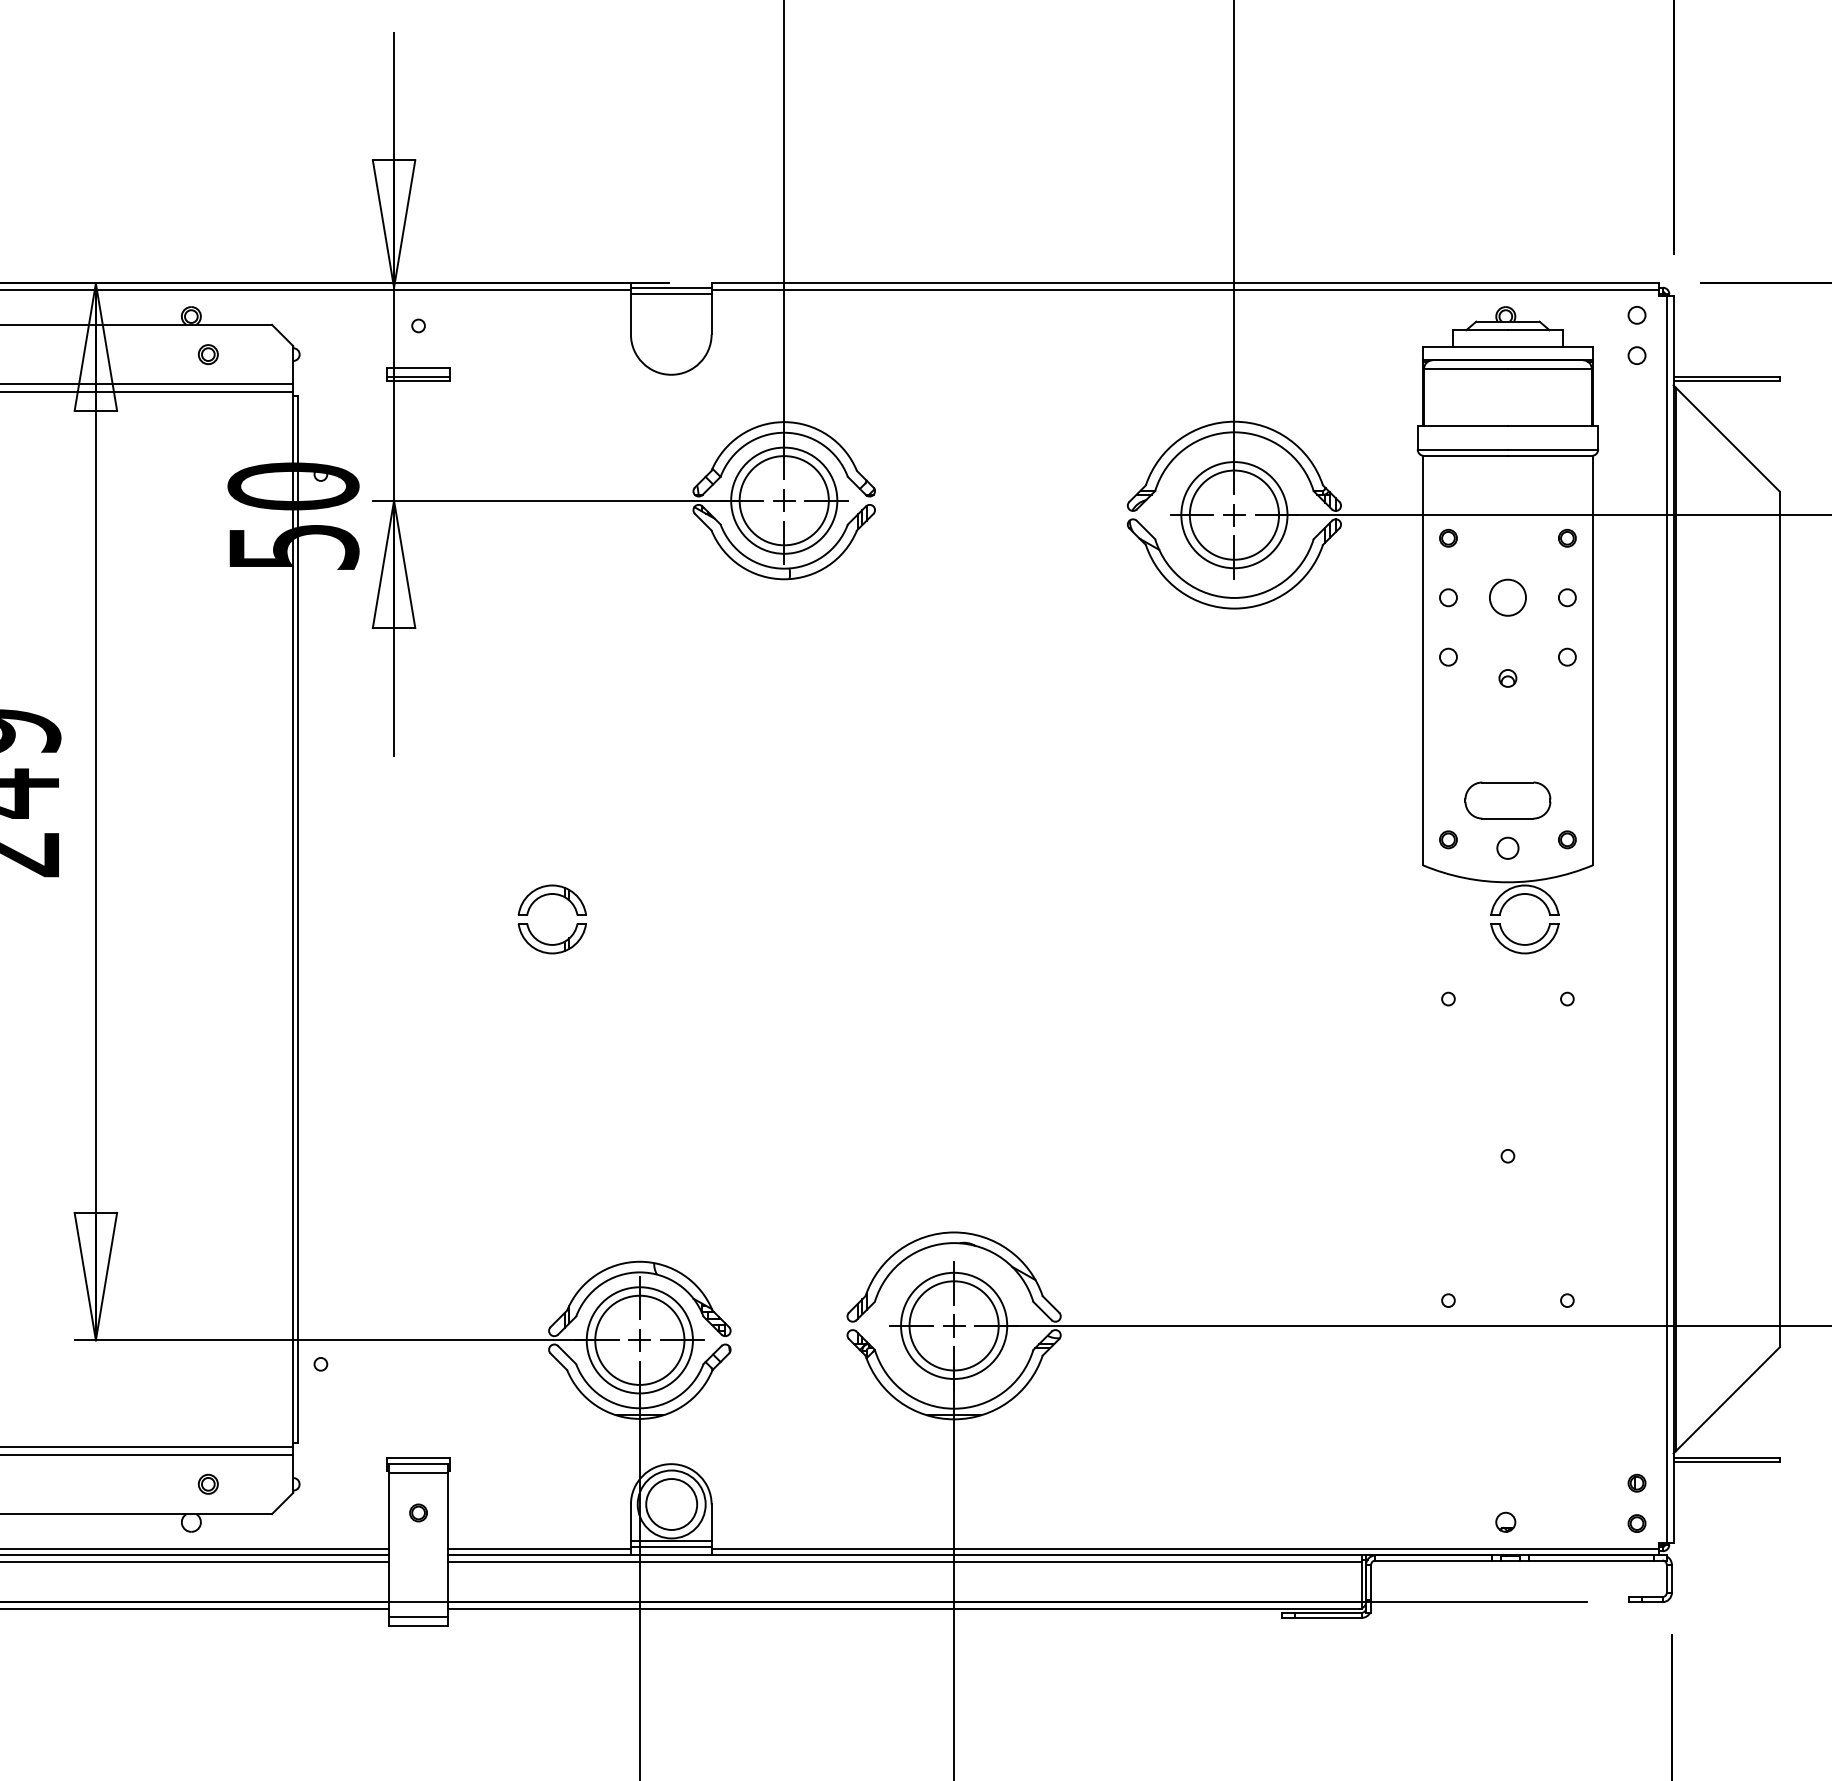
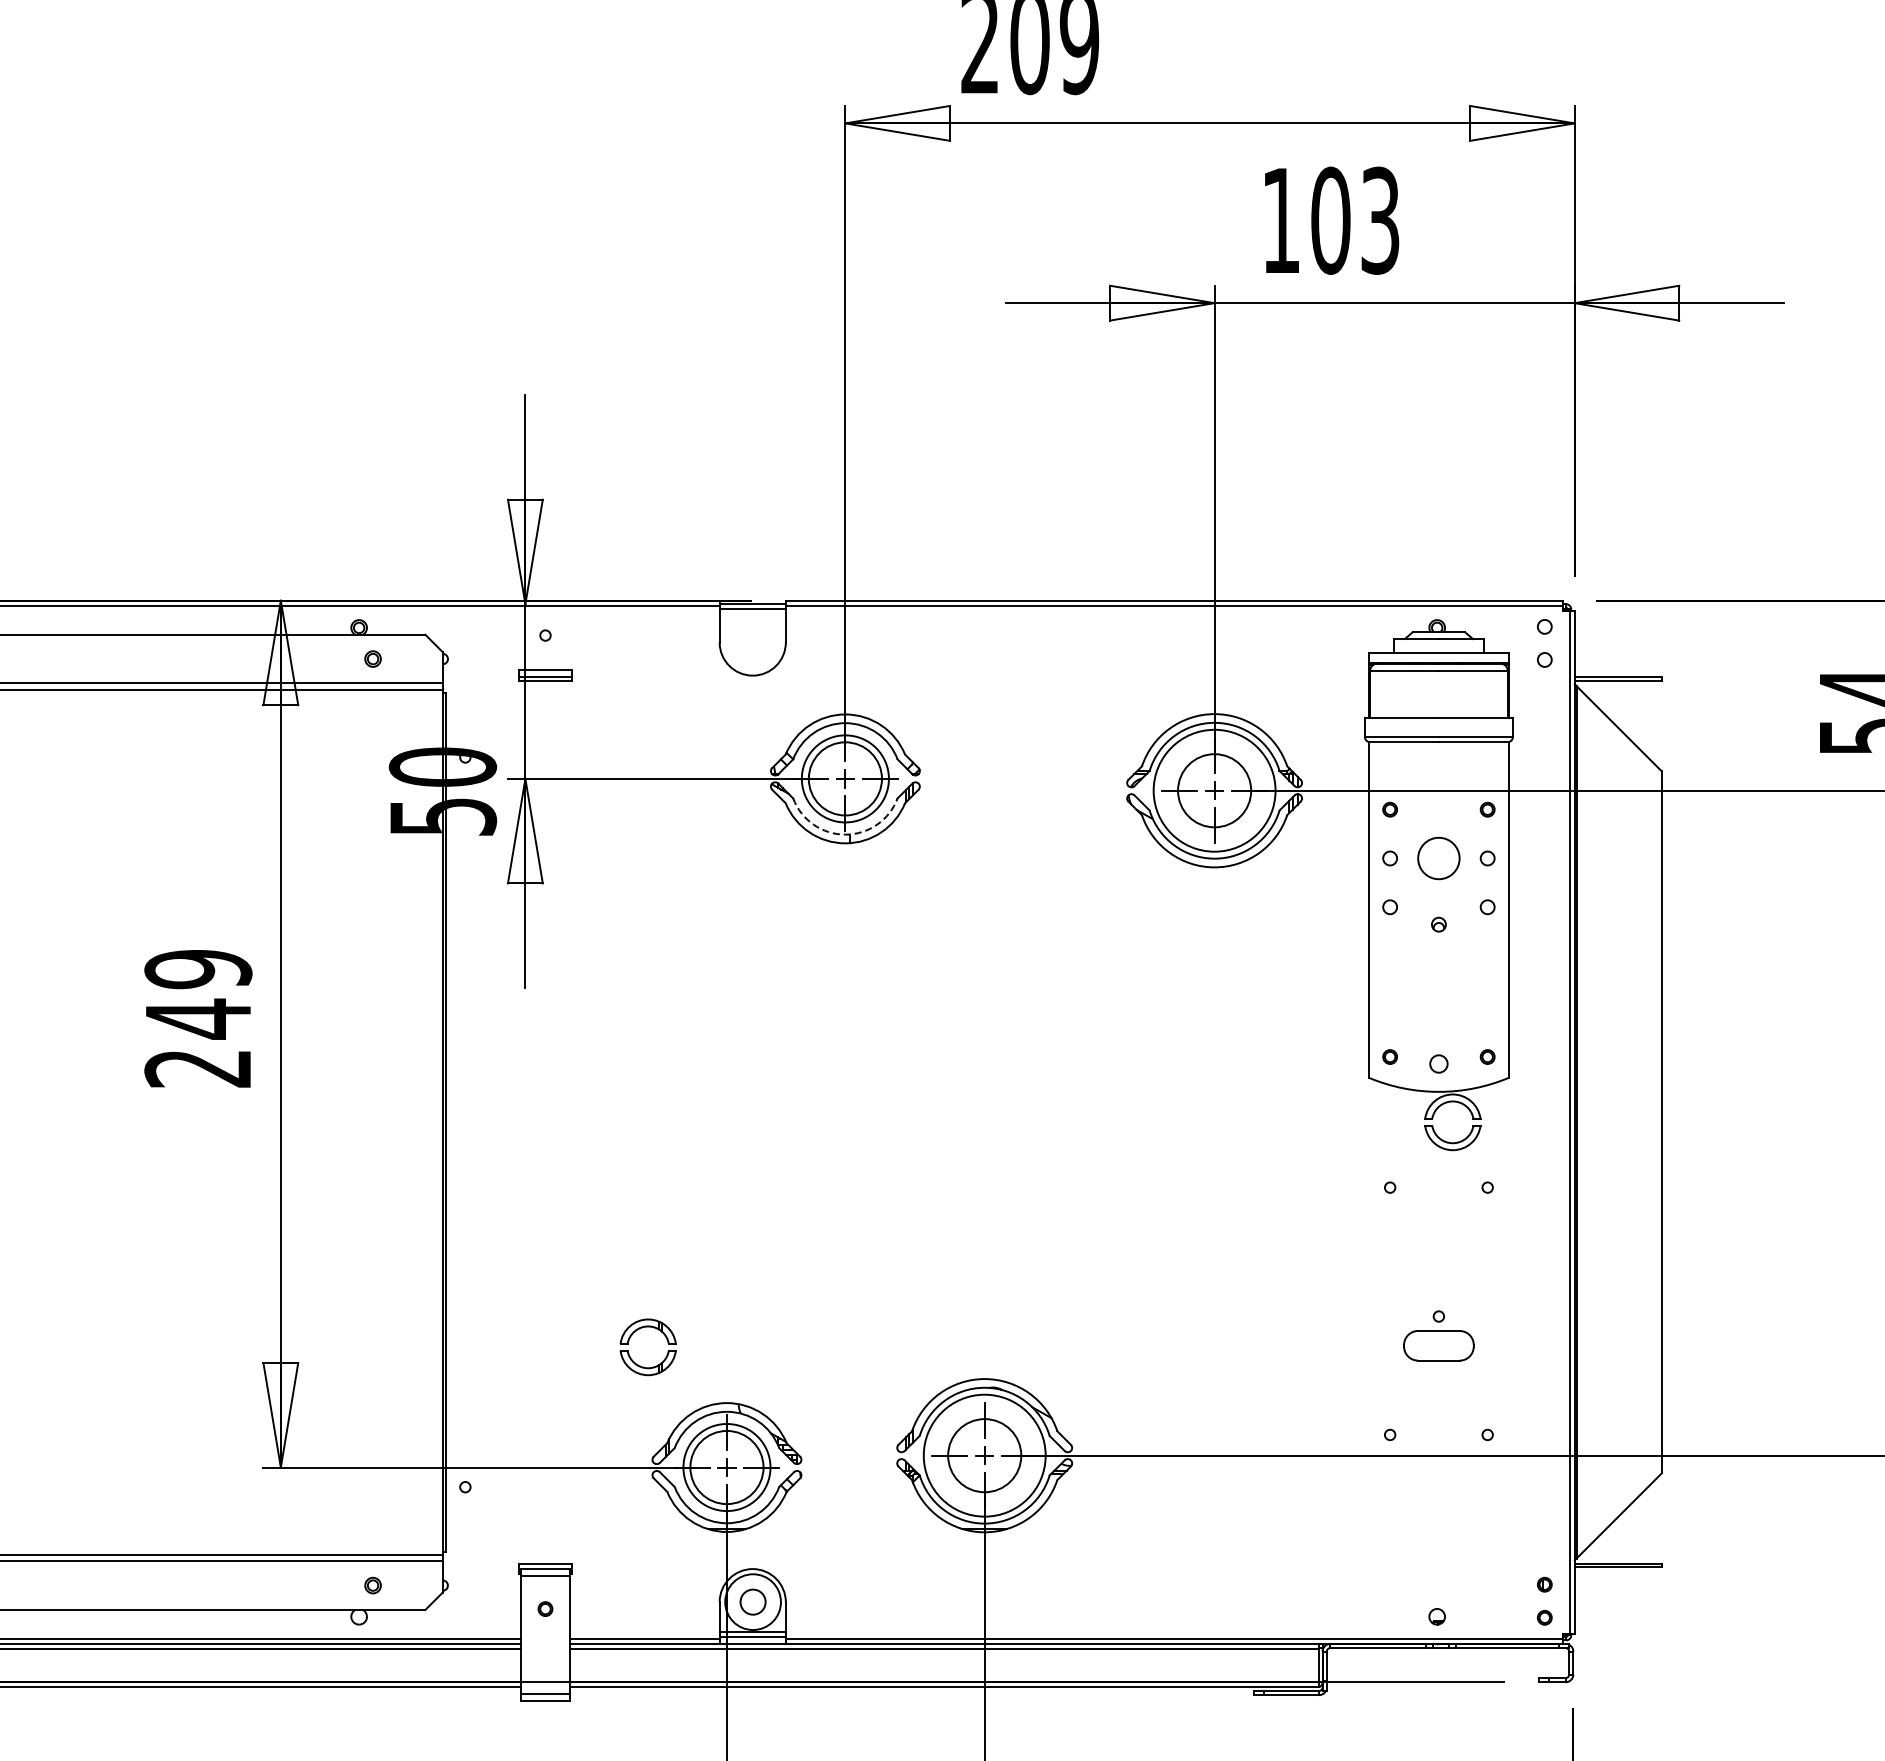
circle: (1234, 514) -> (1214, 790), size x1.4
arc: (784, 568) -> (845, 834), solid -> dashed
circle: (1507, 597) -> (1438, 858), size x1.4
part: (1507, 800) -> (1438, 1345), moved
part: (531, 931) -> (631, 1357), moved
circle: (953, 1325) -> (984, 1455), size x1.4
circle: (670, 1504) -> (752, 1602), size x0.6

